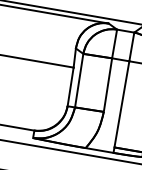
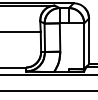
line: (120, 104) -> (68, 46), removed

